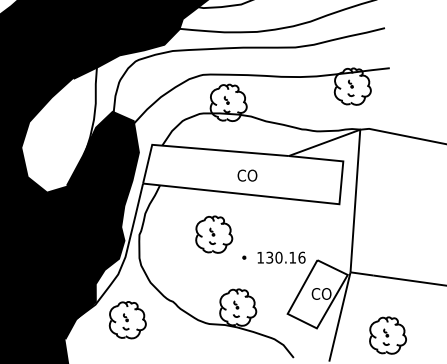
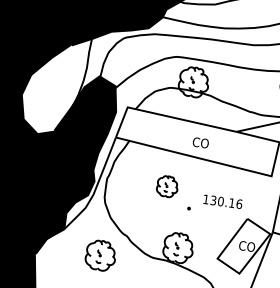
part: (214, 234) -> (167, 186), size x0.7
text: (281, 257) -> (222, 201), moved
part: (127, 320) -> (100, 255), moved

